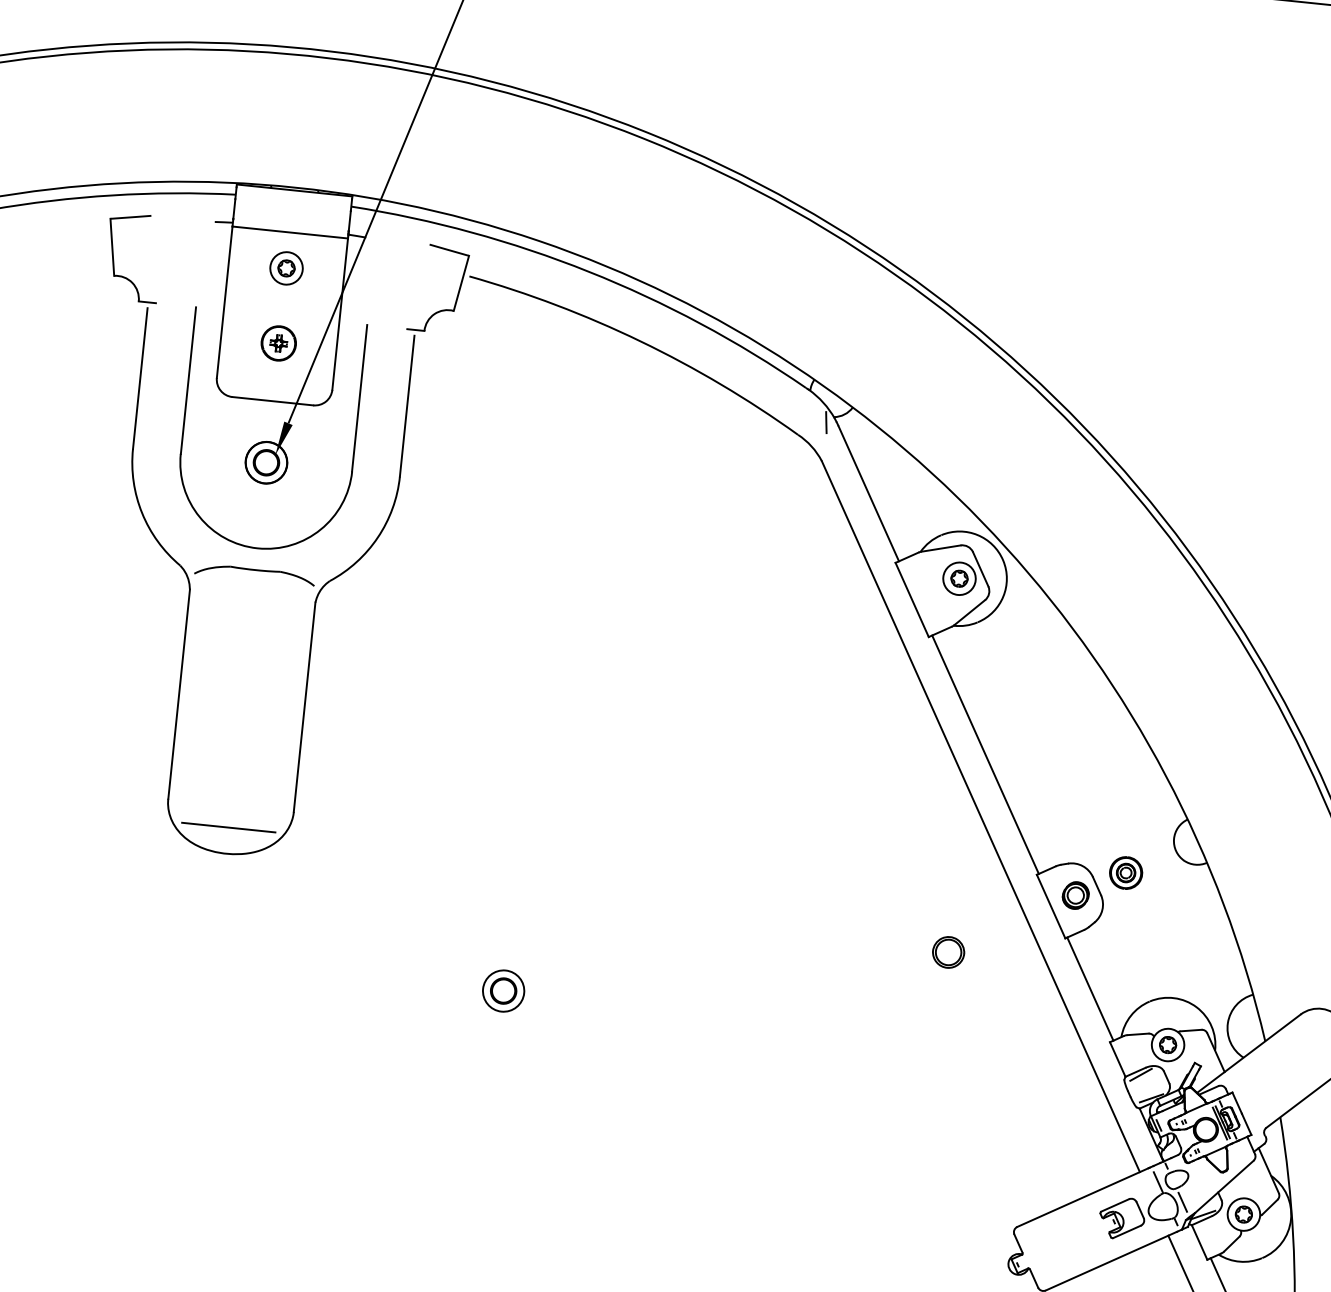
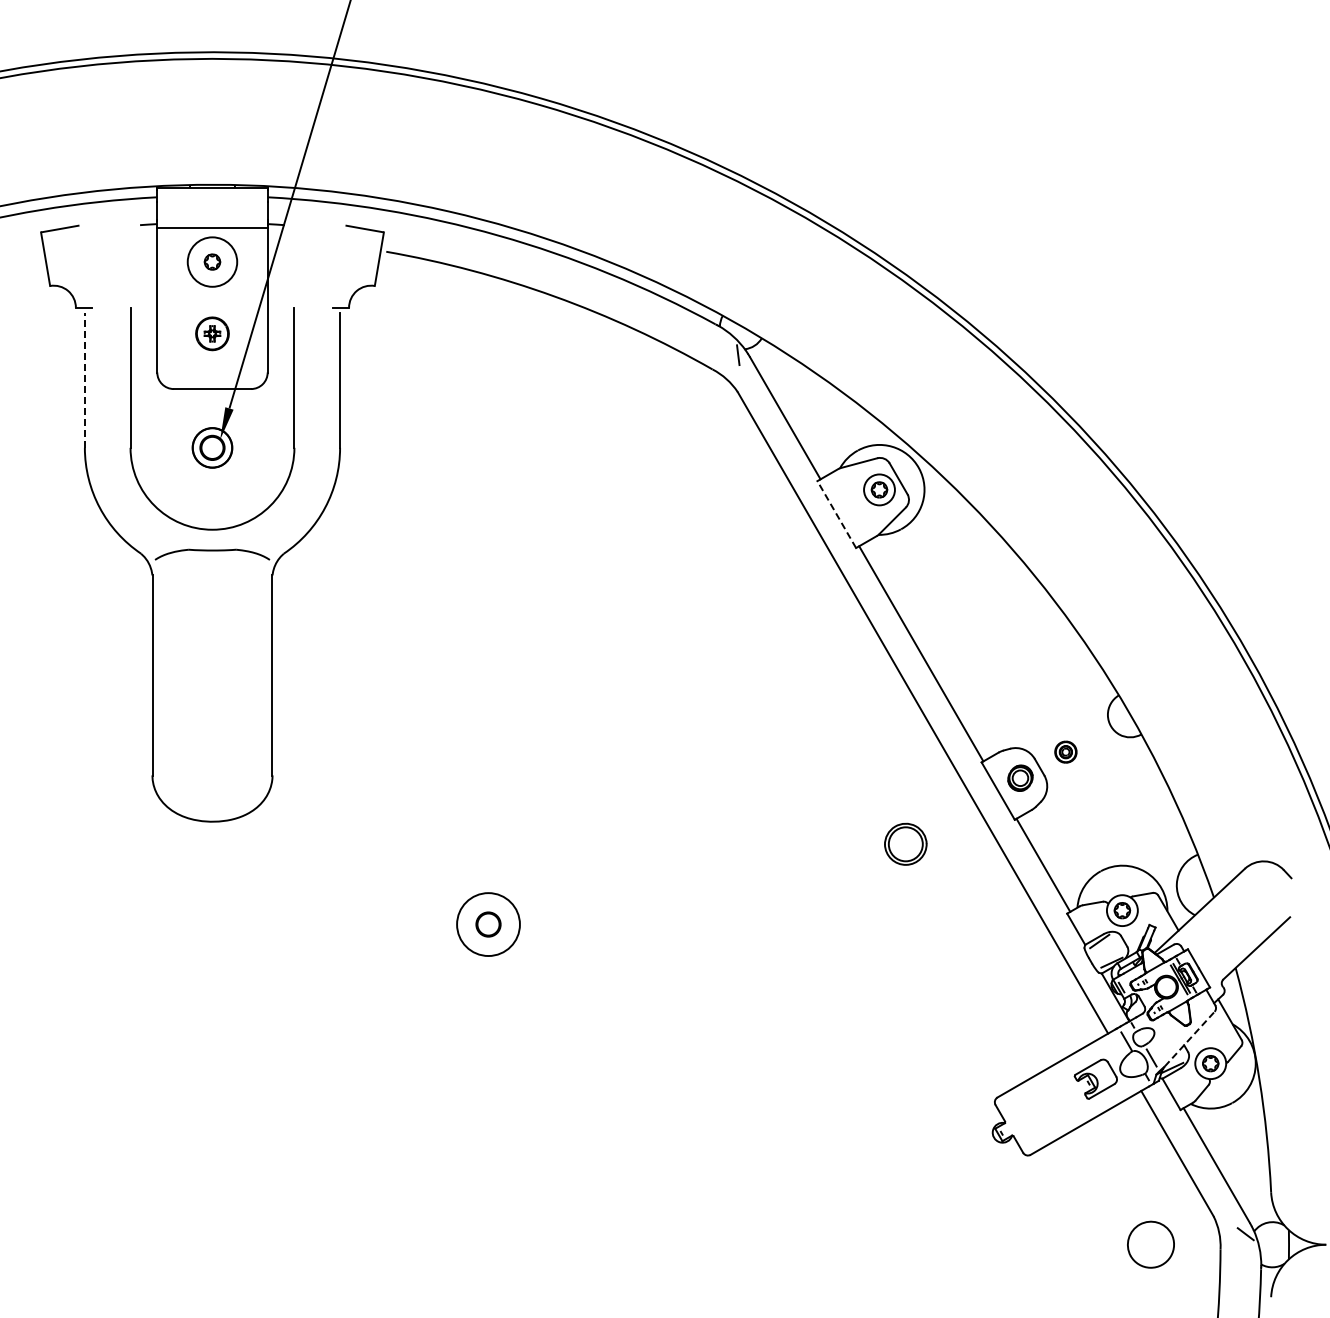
circle: (286, 267) -> (212, 261), size x1.6
line: (139, 378) -> (84, 380), solid -> dashed
line: (911, 599) -> (836, 514), solid -> dashed
line: (228, 827) -> (212, 796), removed
part: (1125, 873) -> (1065, 752), size x0.7
part: (948, 952) -> (905, 844), size x1.4
circle: (503, 991) -> (488, 924), size x1.6
line: (1224, 1187) -> (1189, 1039), solid -> dashed

